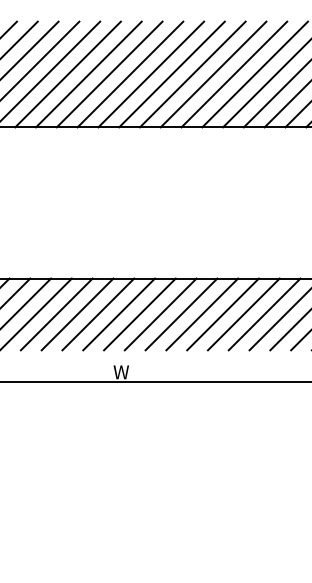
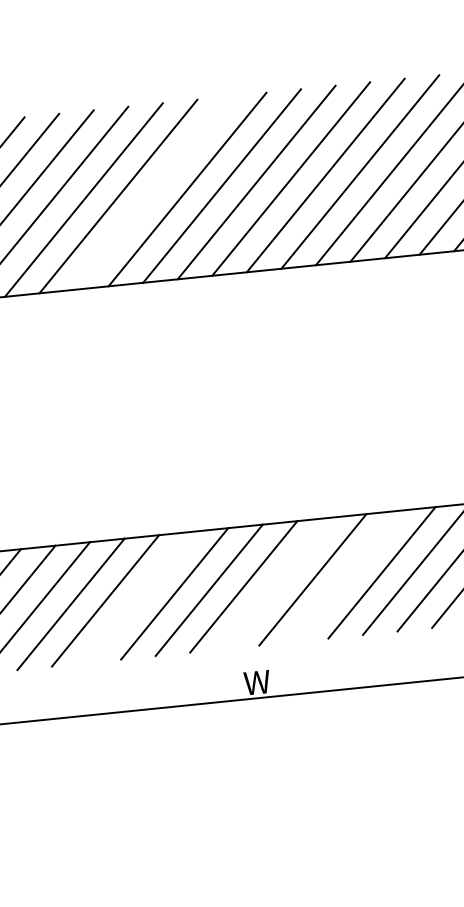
line: (88, 74) -> (152, 193), removed
line: (56, 314) -> (139, 597), removed
line: (139, 314) -> (277, 583), removed
line: (181, 314) -> (347, 576), removed

